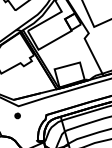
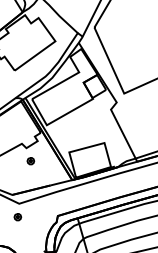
part: (26, 75) -> (30, 161), added

